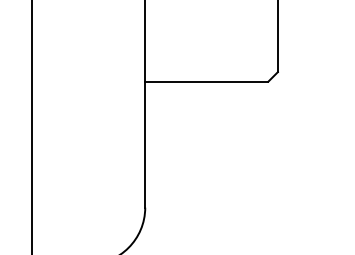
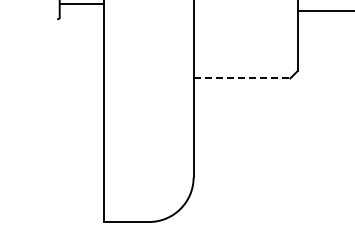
line: (207, 81) -> (242, 78), solid -> dashed

